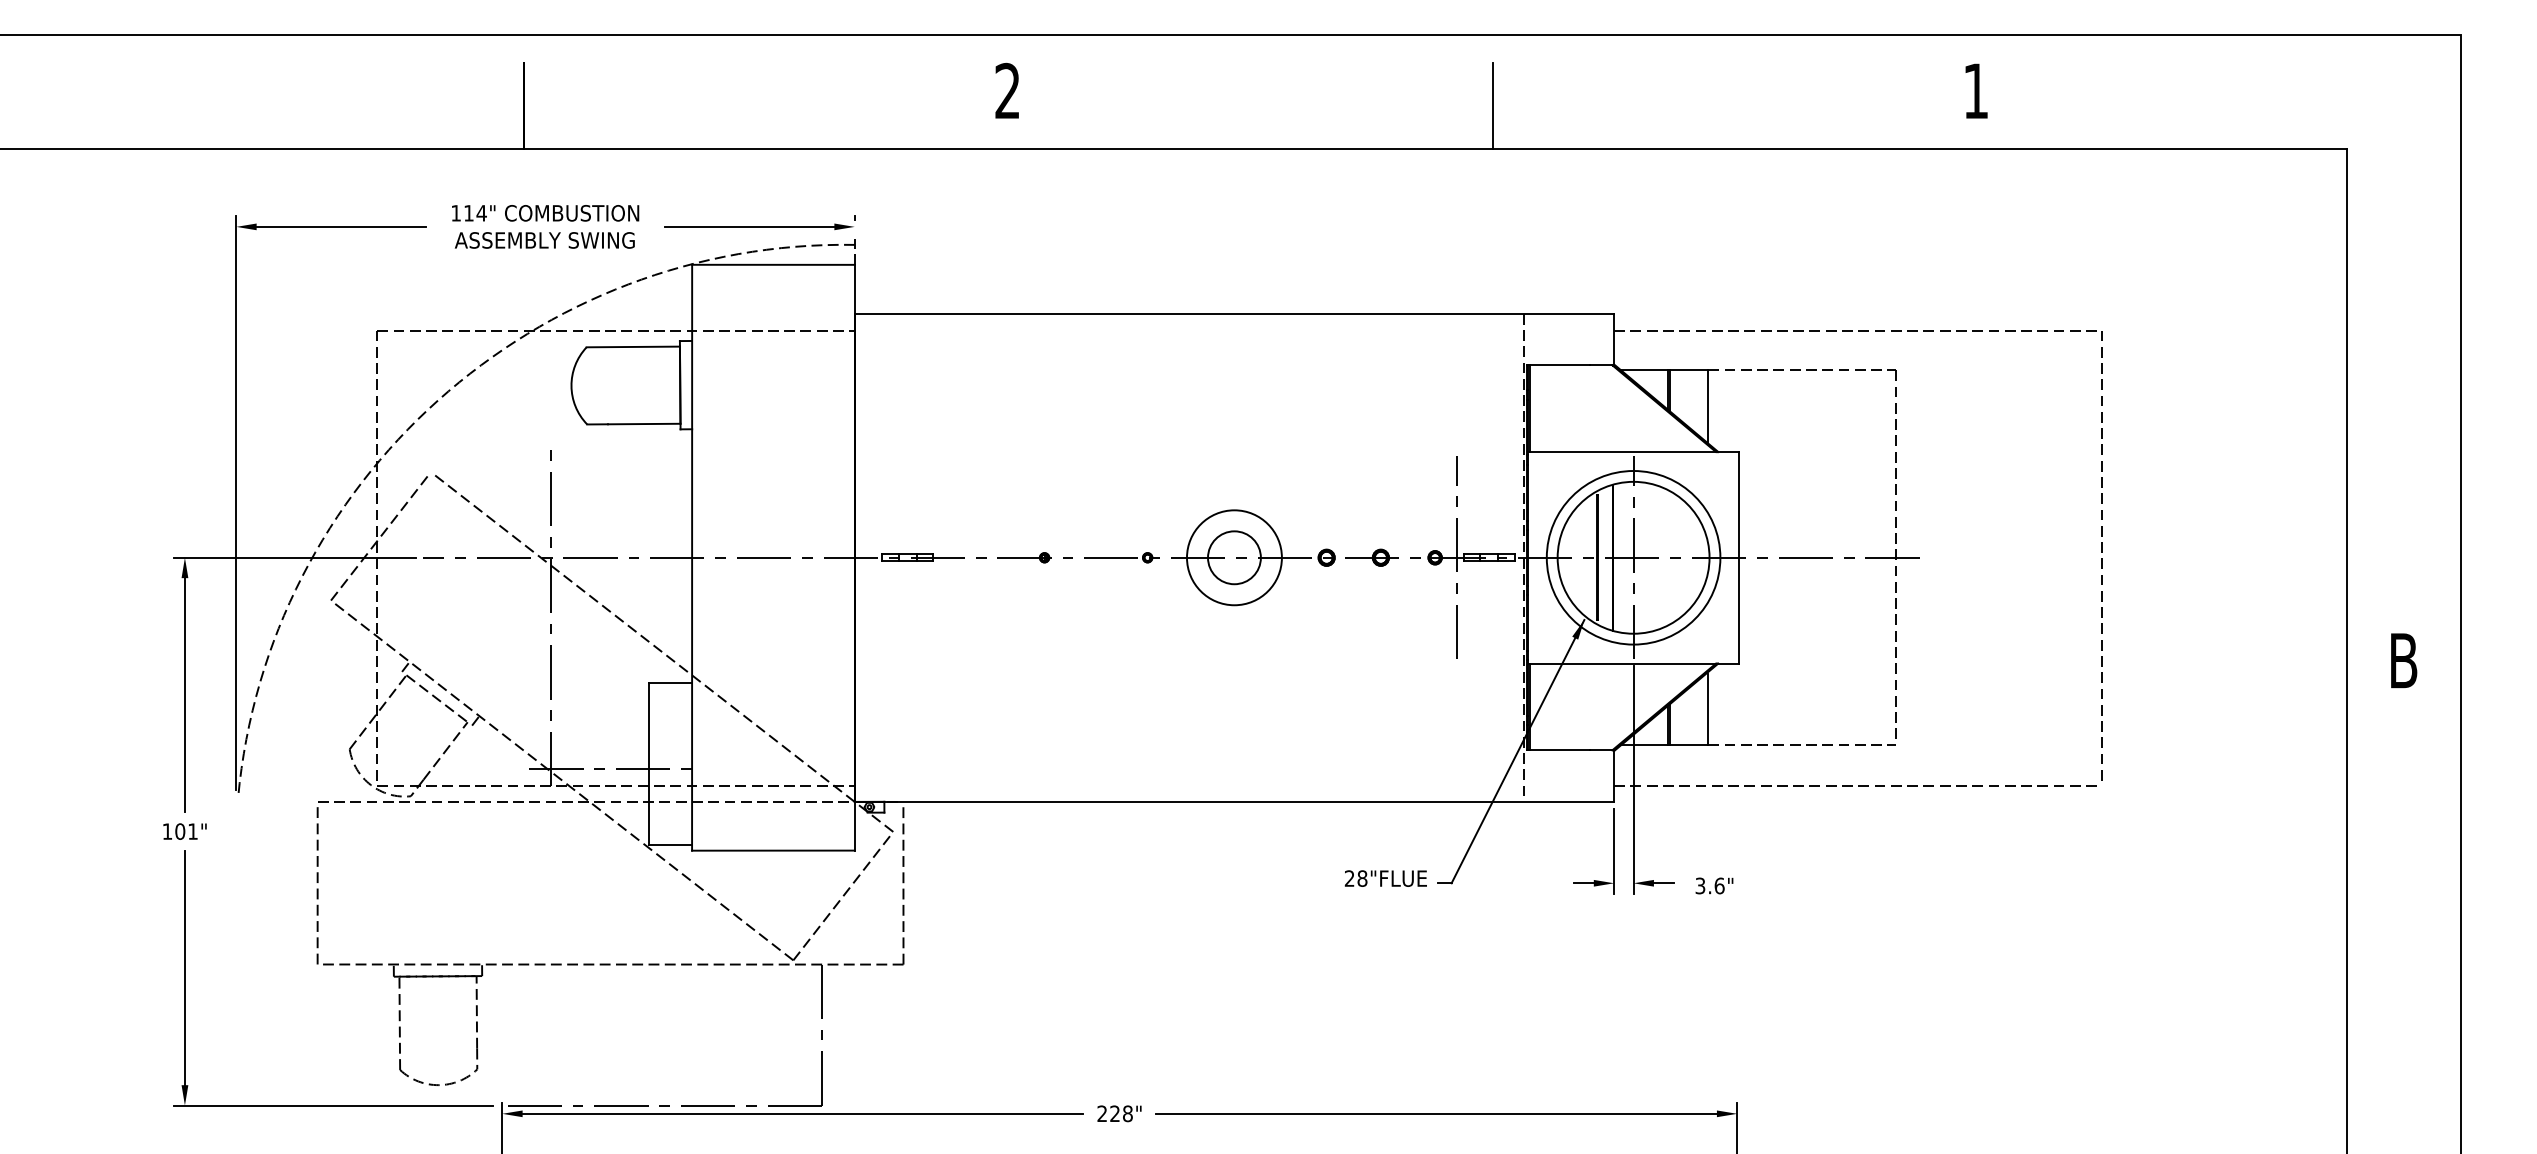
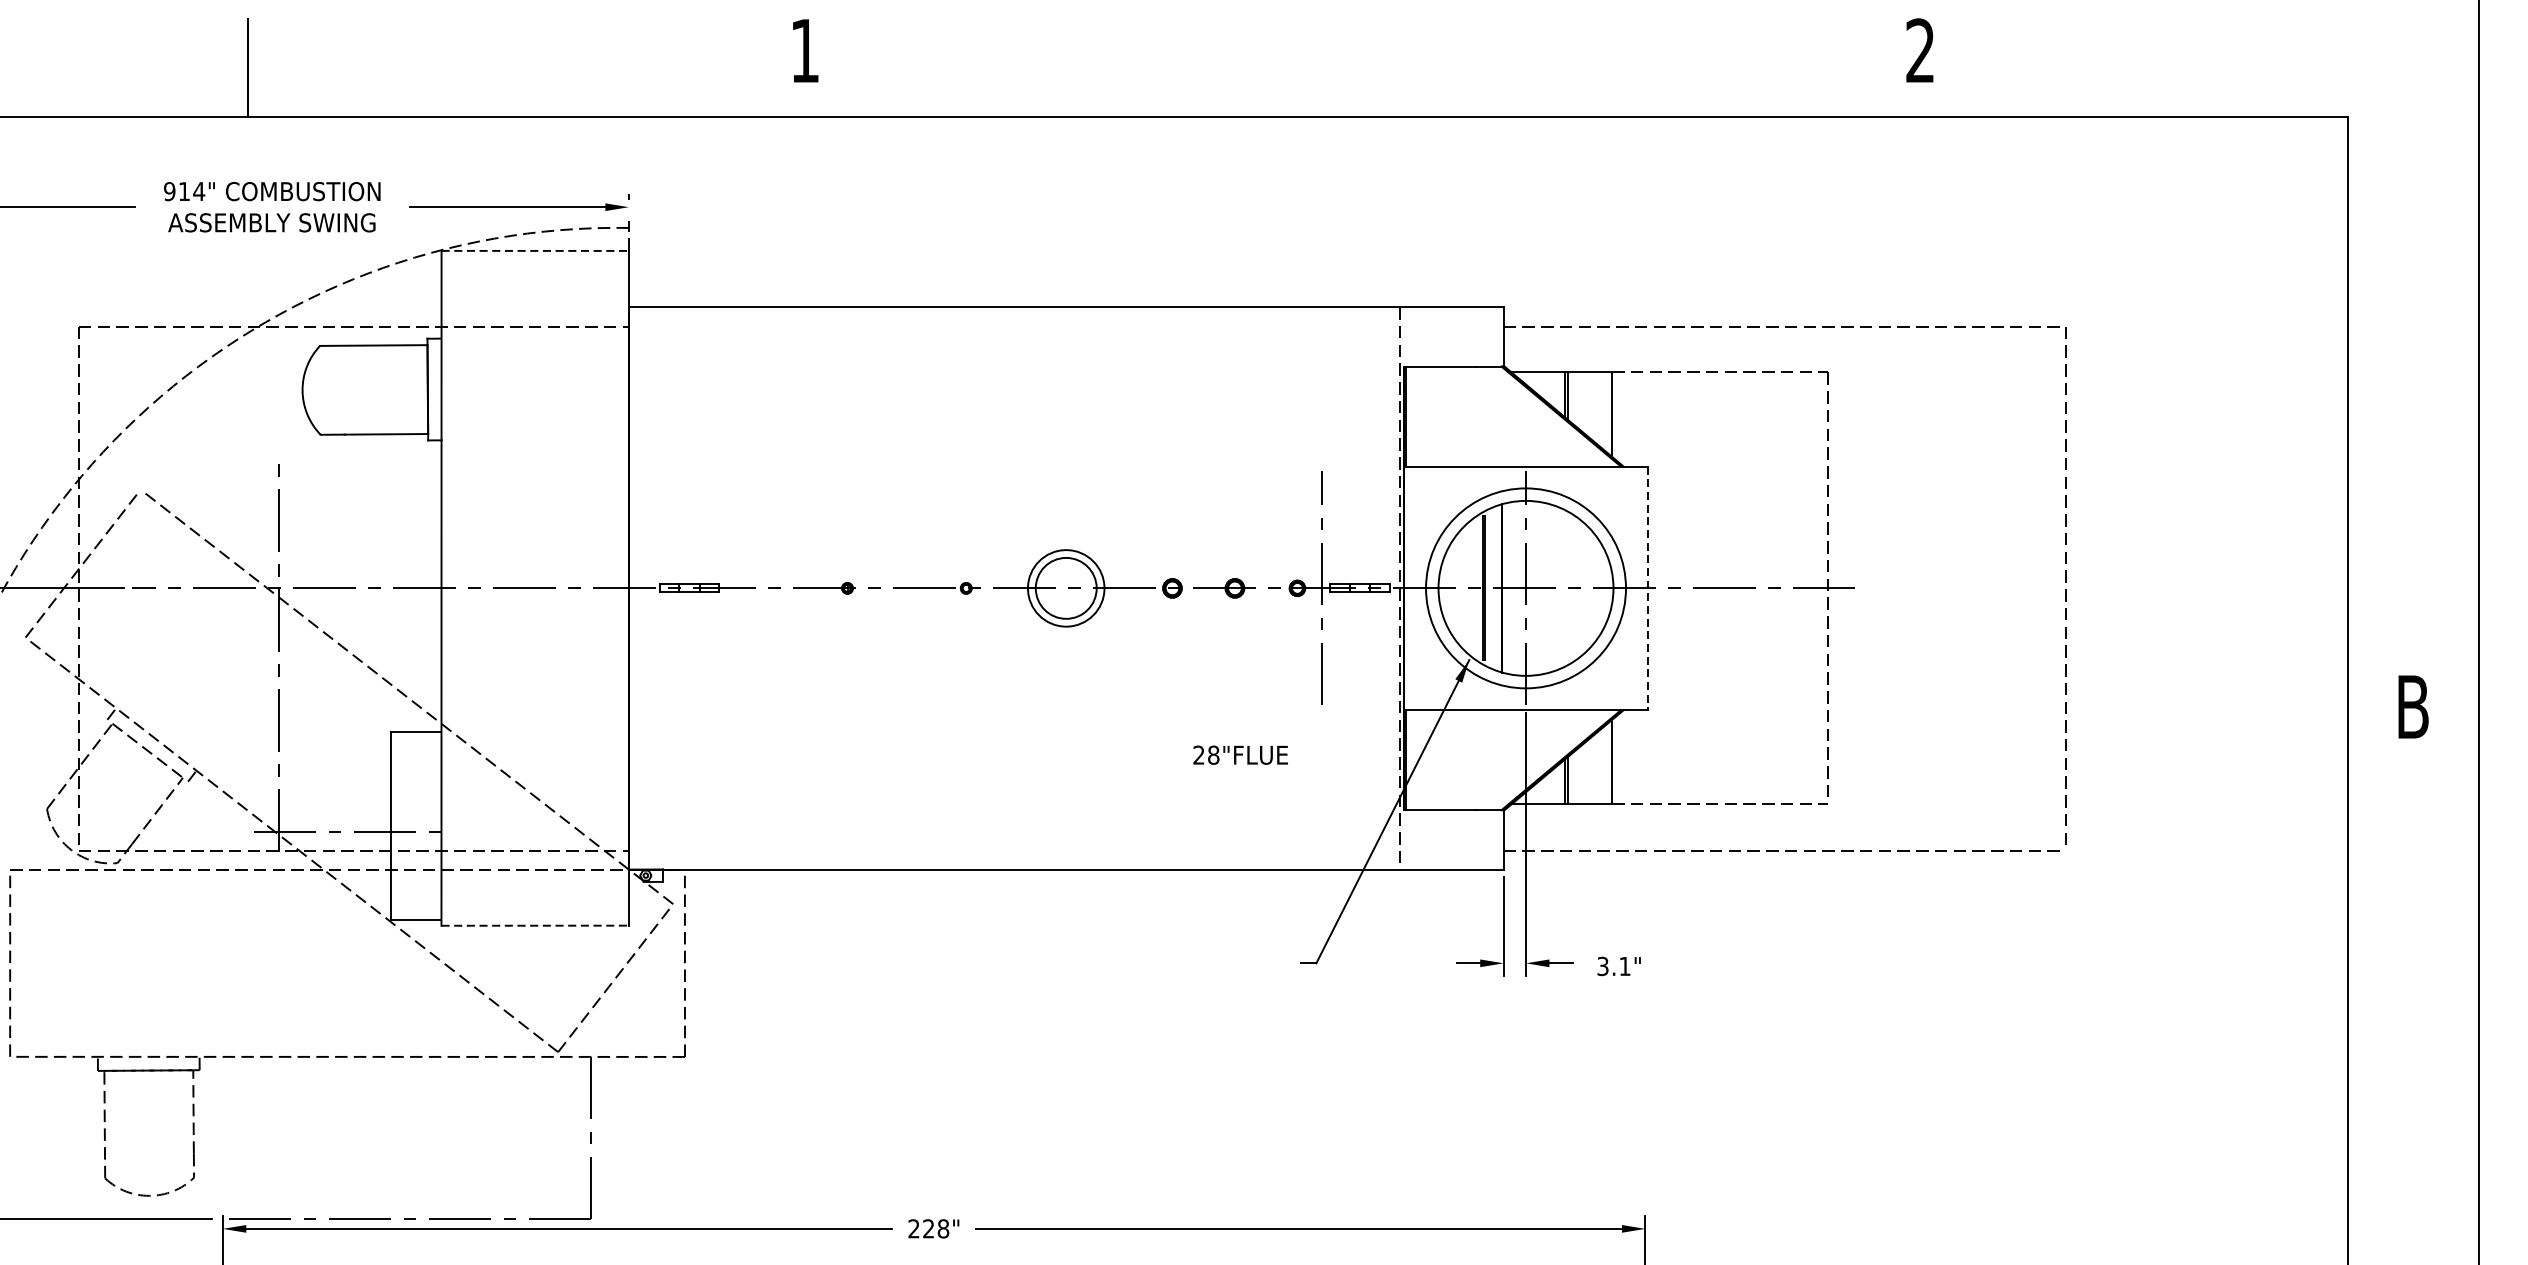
text: (1007, 90) -> (804, 50), 2 -> 1
text: (1975, 90) -> (1919, 50), 1 -> 2
line: (1492, 105) -> (1363, 67), removed
text: (456, 213) -> (170, 191), 114" -> 914"
line: (773, 264) -> (535, 250), solid -> dashed
circle: (1233, 557) -> (1065, 588), size x0.7
line: (1739, 557) -> (1647, 588), solid -> dashed
line: (773, 850) -> (535, 925), solid -> dashed
text: (1385, 878) -> (1240, 755), moved
text: (1719, 885) -> (1624, 965), 3.6" -> 3.1"

